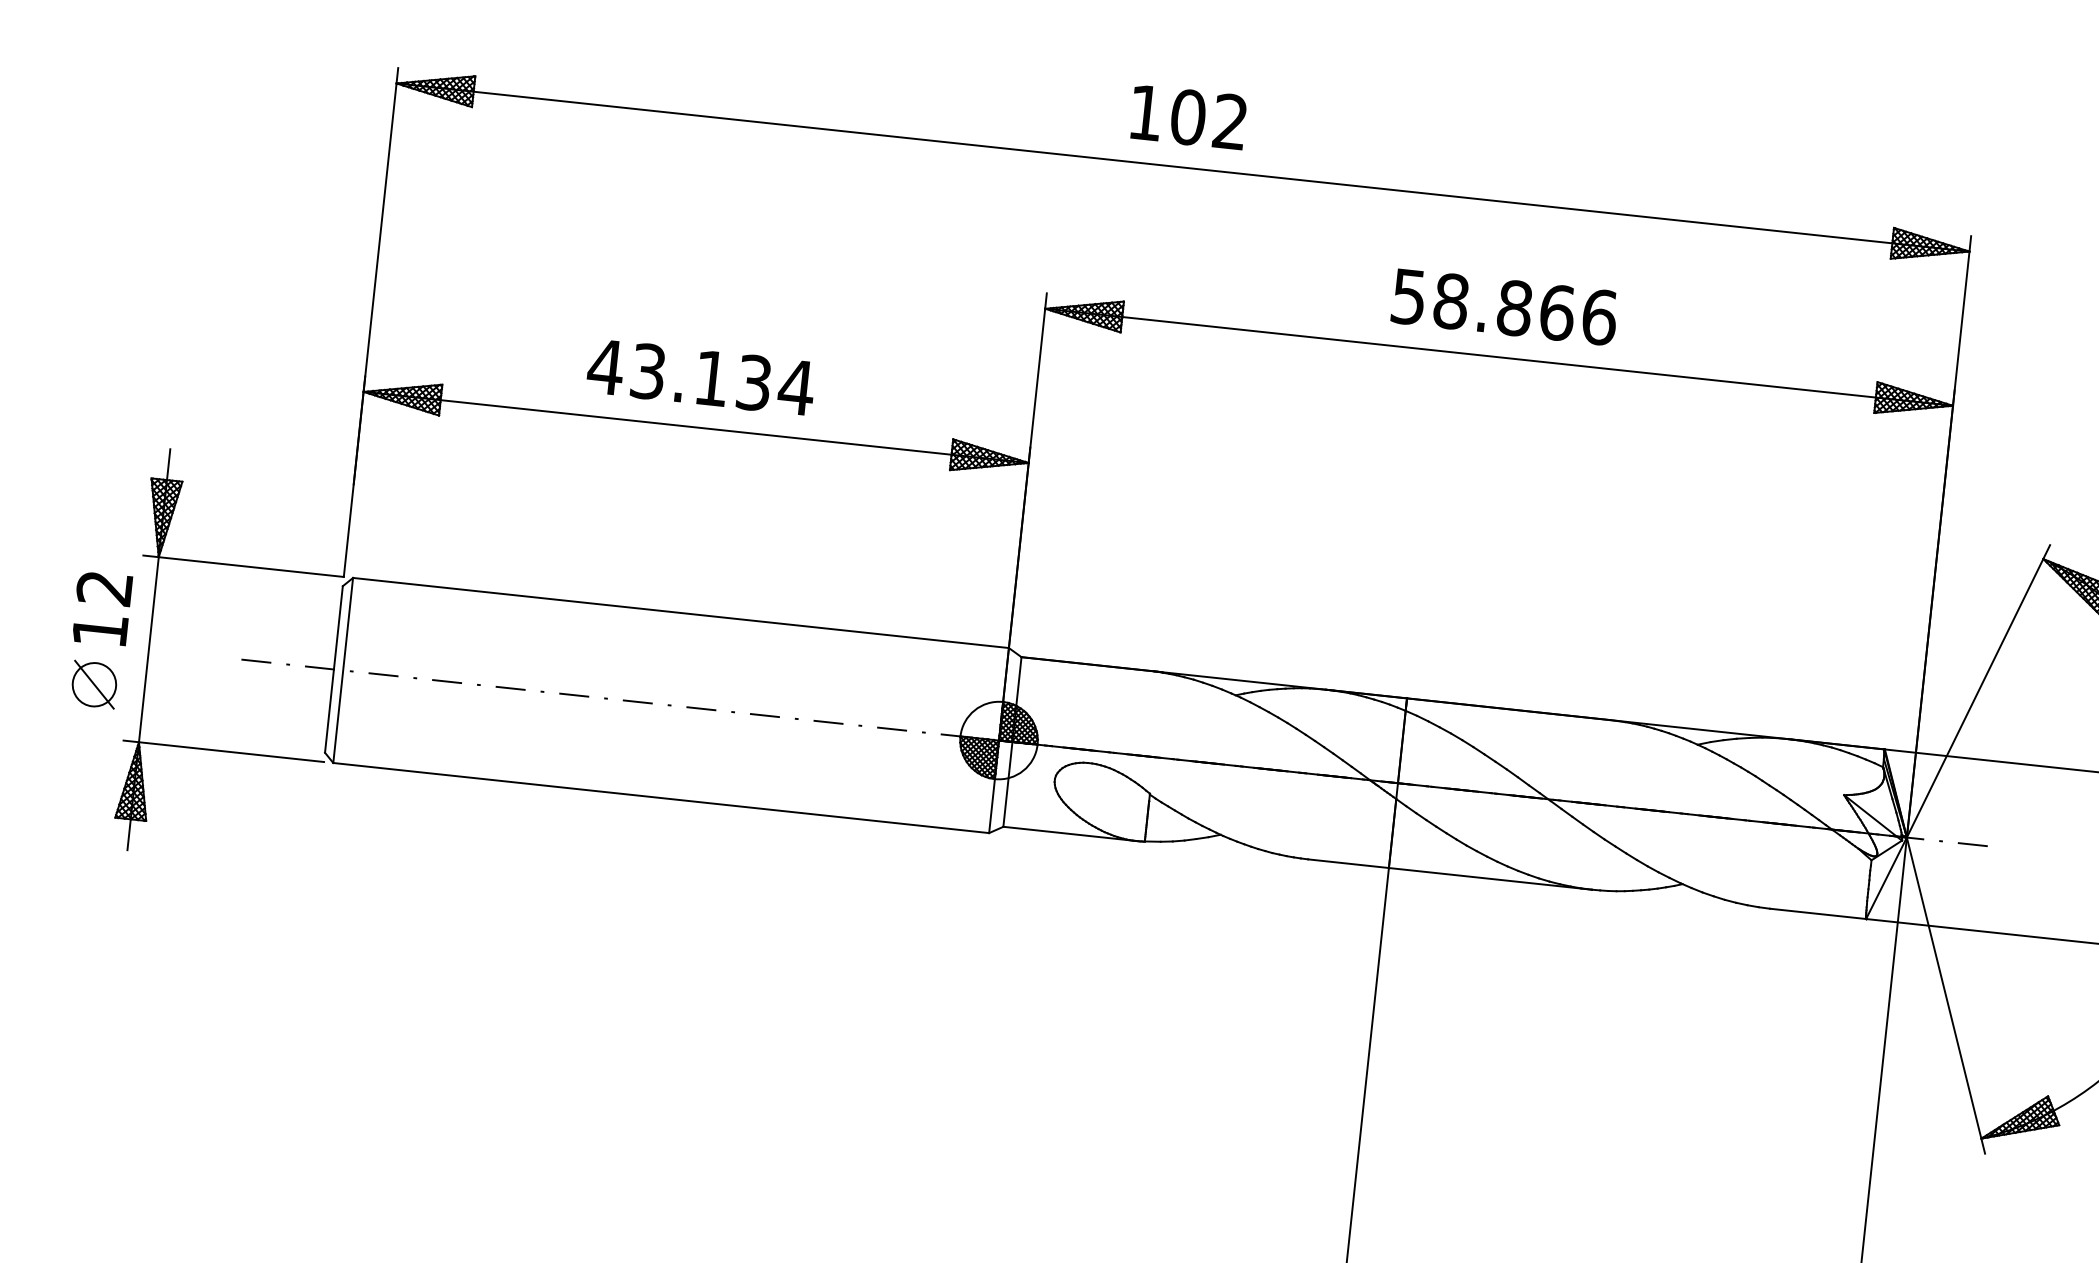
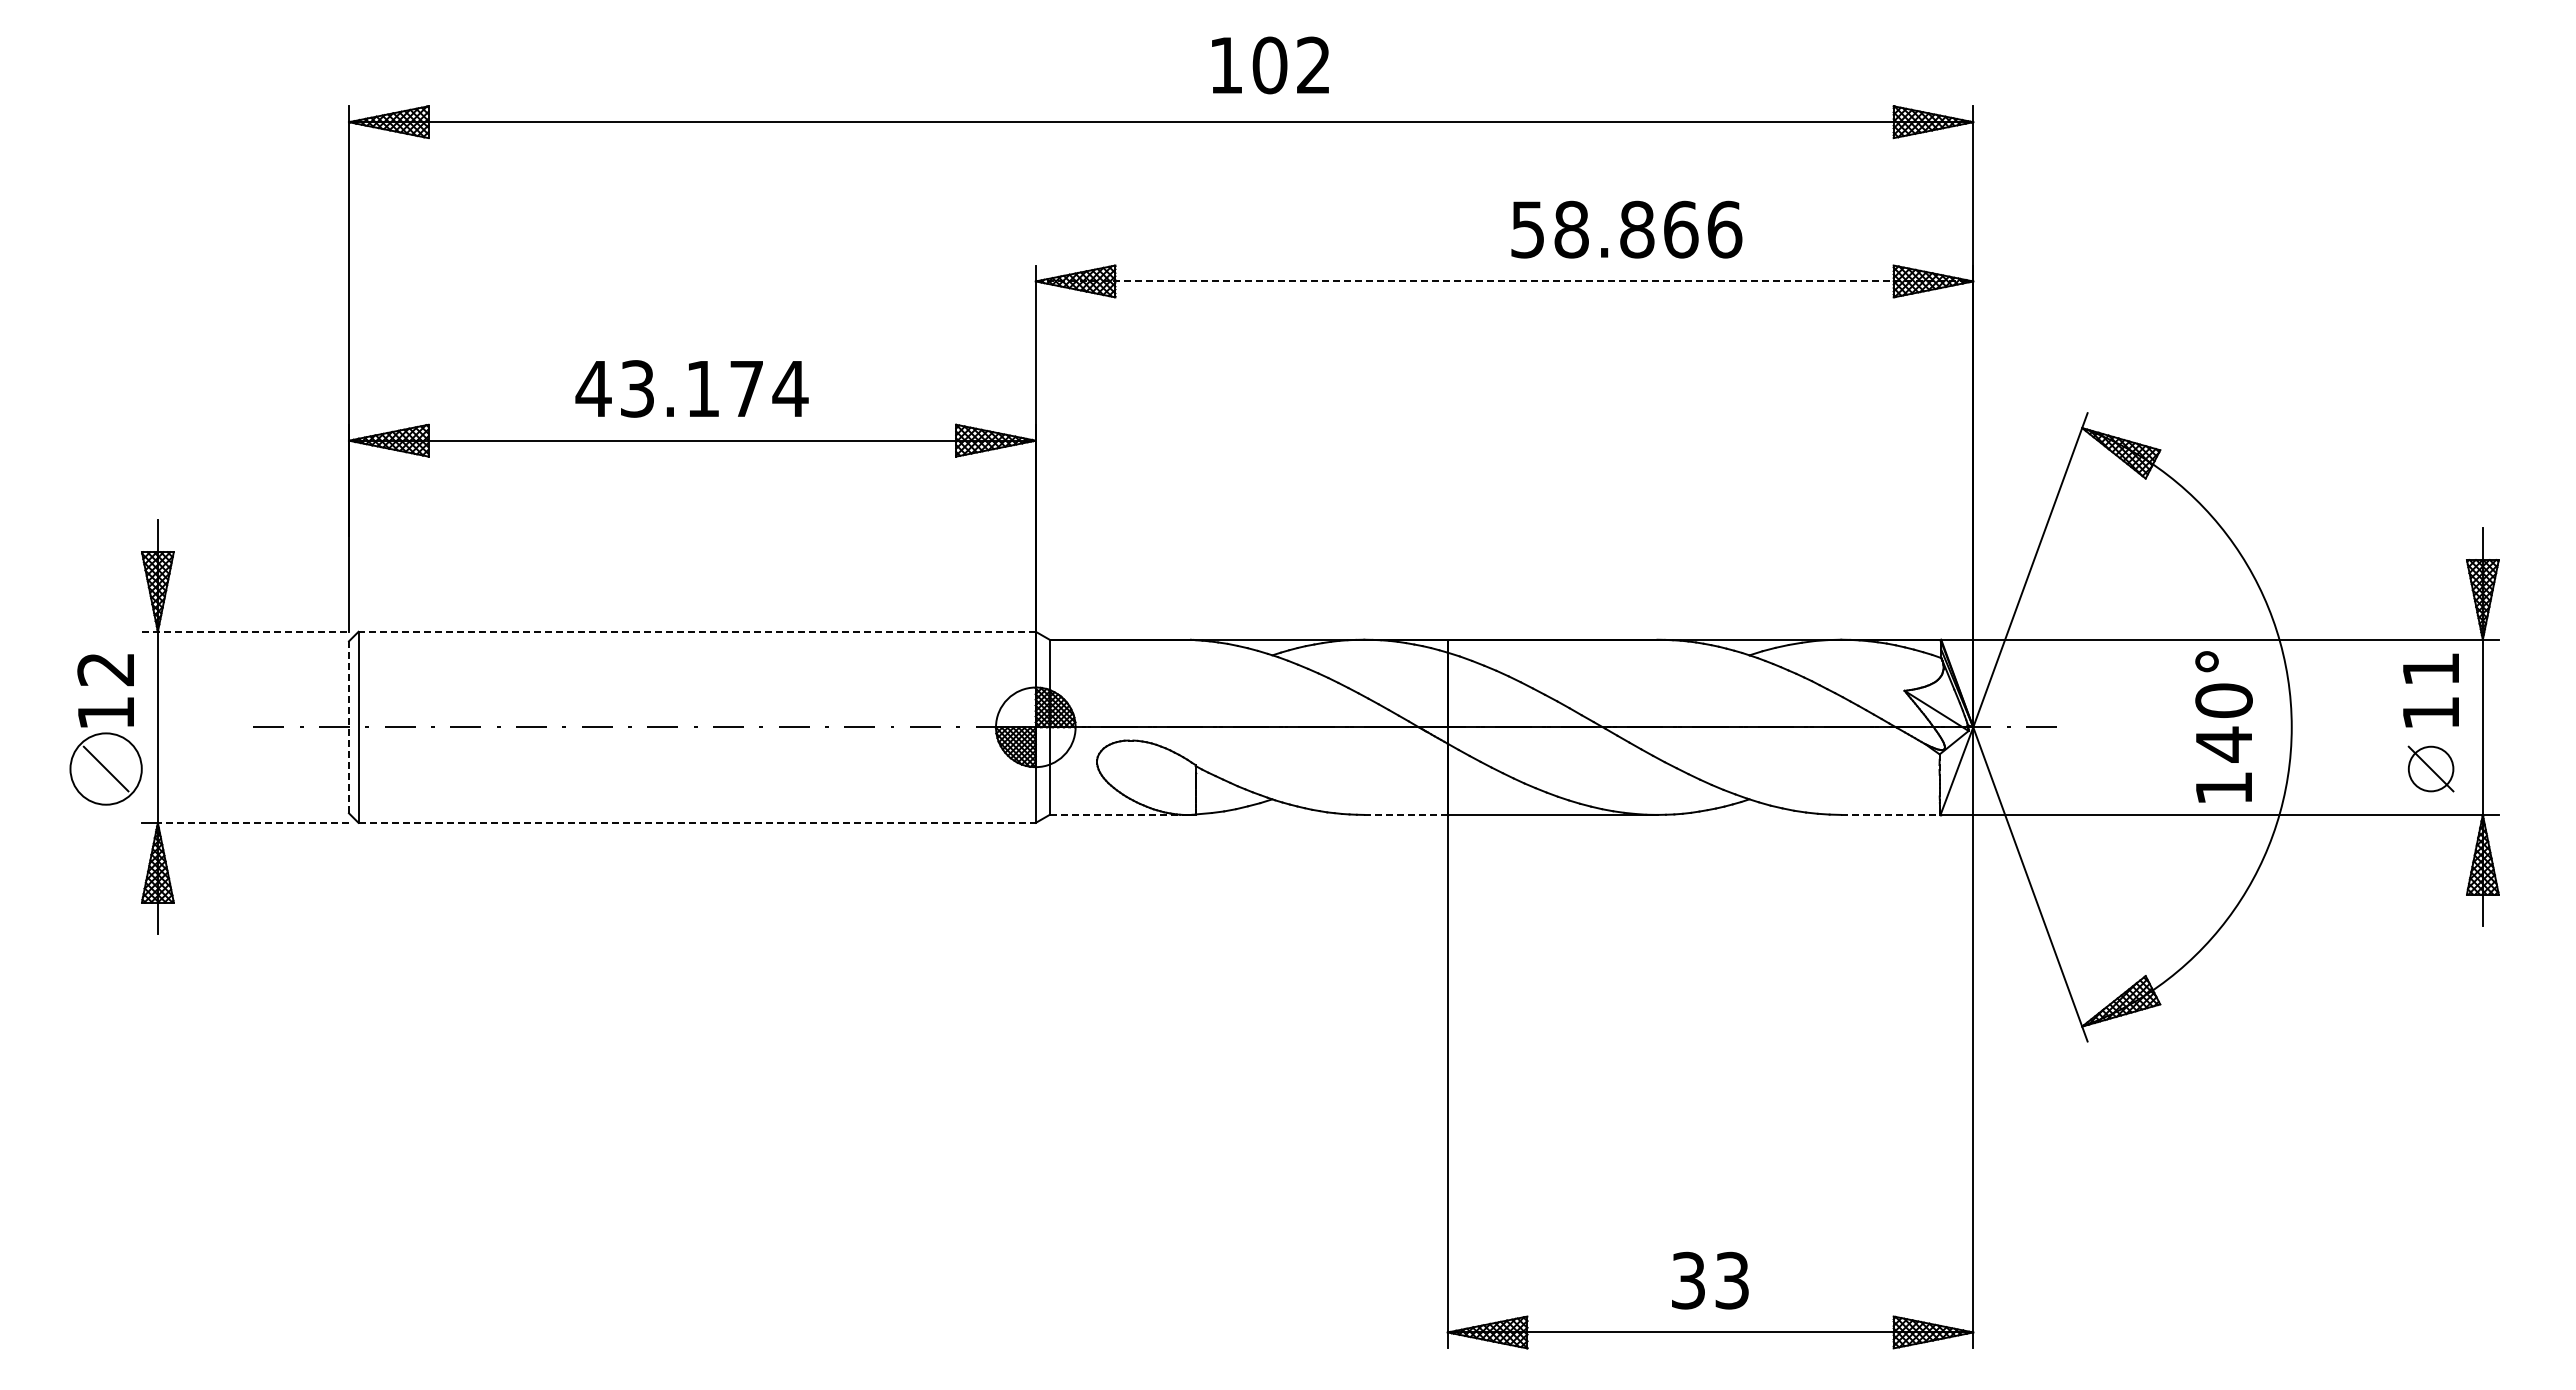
text: (1188, 117) -> (1270, 65), moved
text: (1504, 306) -> (1626, 229), moved
line: (1499, 357) -> (1504, 281), solid -> dashed
text: (753, 382) -> (746, 388), 43.134 -> 43.174
line: (243, 565) -> (245, 631), solid -> dashed
line: (681, 612) -> (697, 631), solid -> dashed
line: (334, 669) -> (349, 727), solid -> dashed
circle: (93, 684) -> (105, 768), size x1.6
line: (231, 751) -> (253, 822), solid -> dashed
line: (661, 797) -> (697, 822), solid -> dashed
line: (1070, 833) -> (1118, 814), solid -> dashed
line: (1348, 863) -> (1406, 814), solid -> dashed
line: (1817, 913) -> (1890, 814), solid -> dashed

